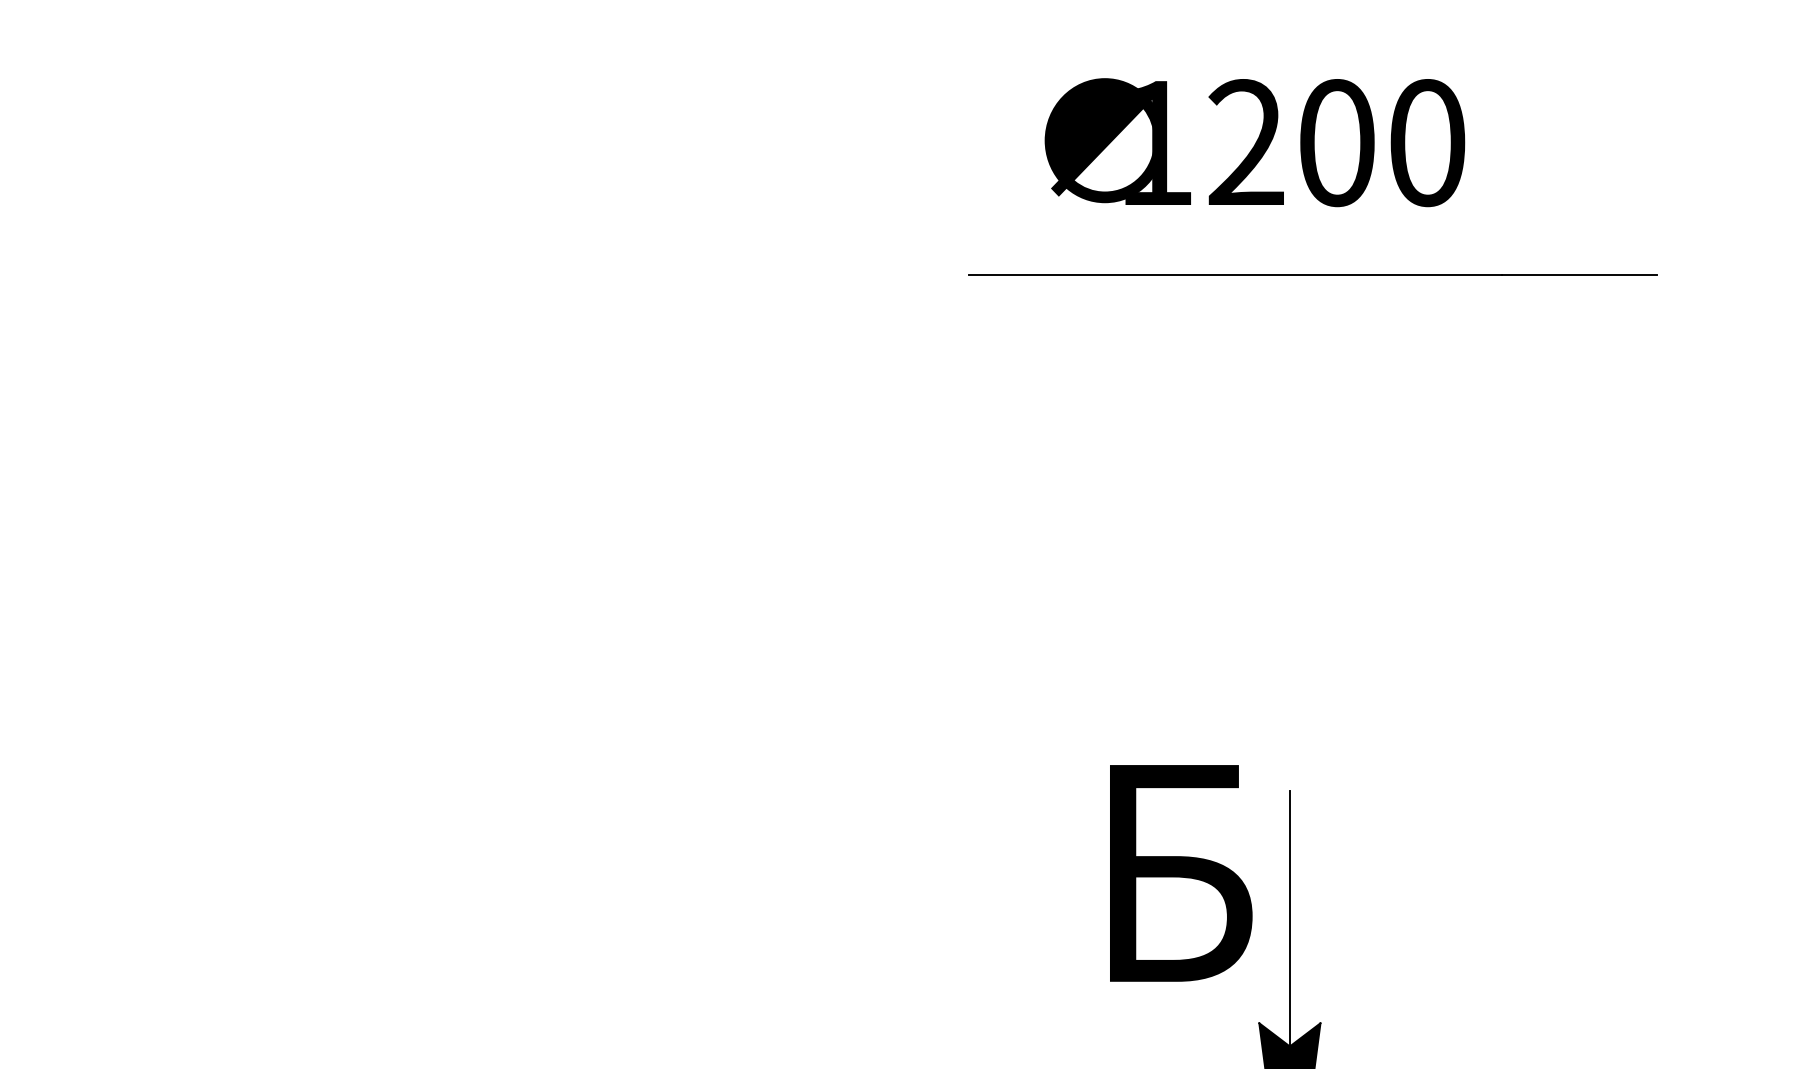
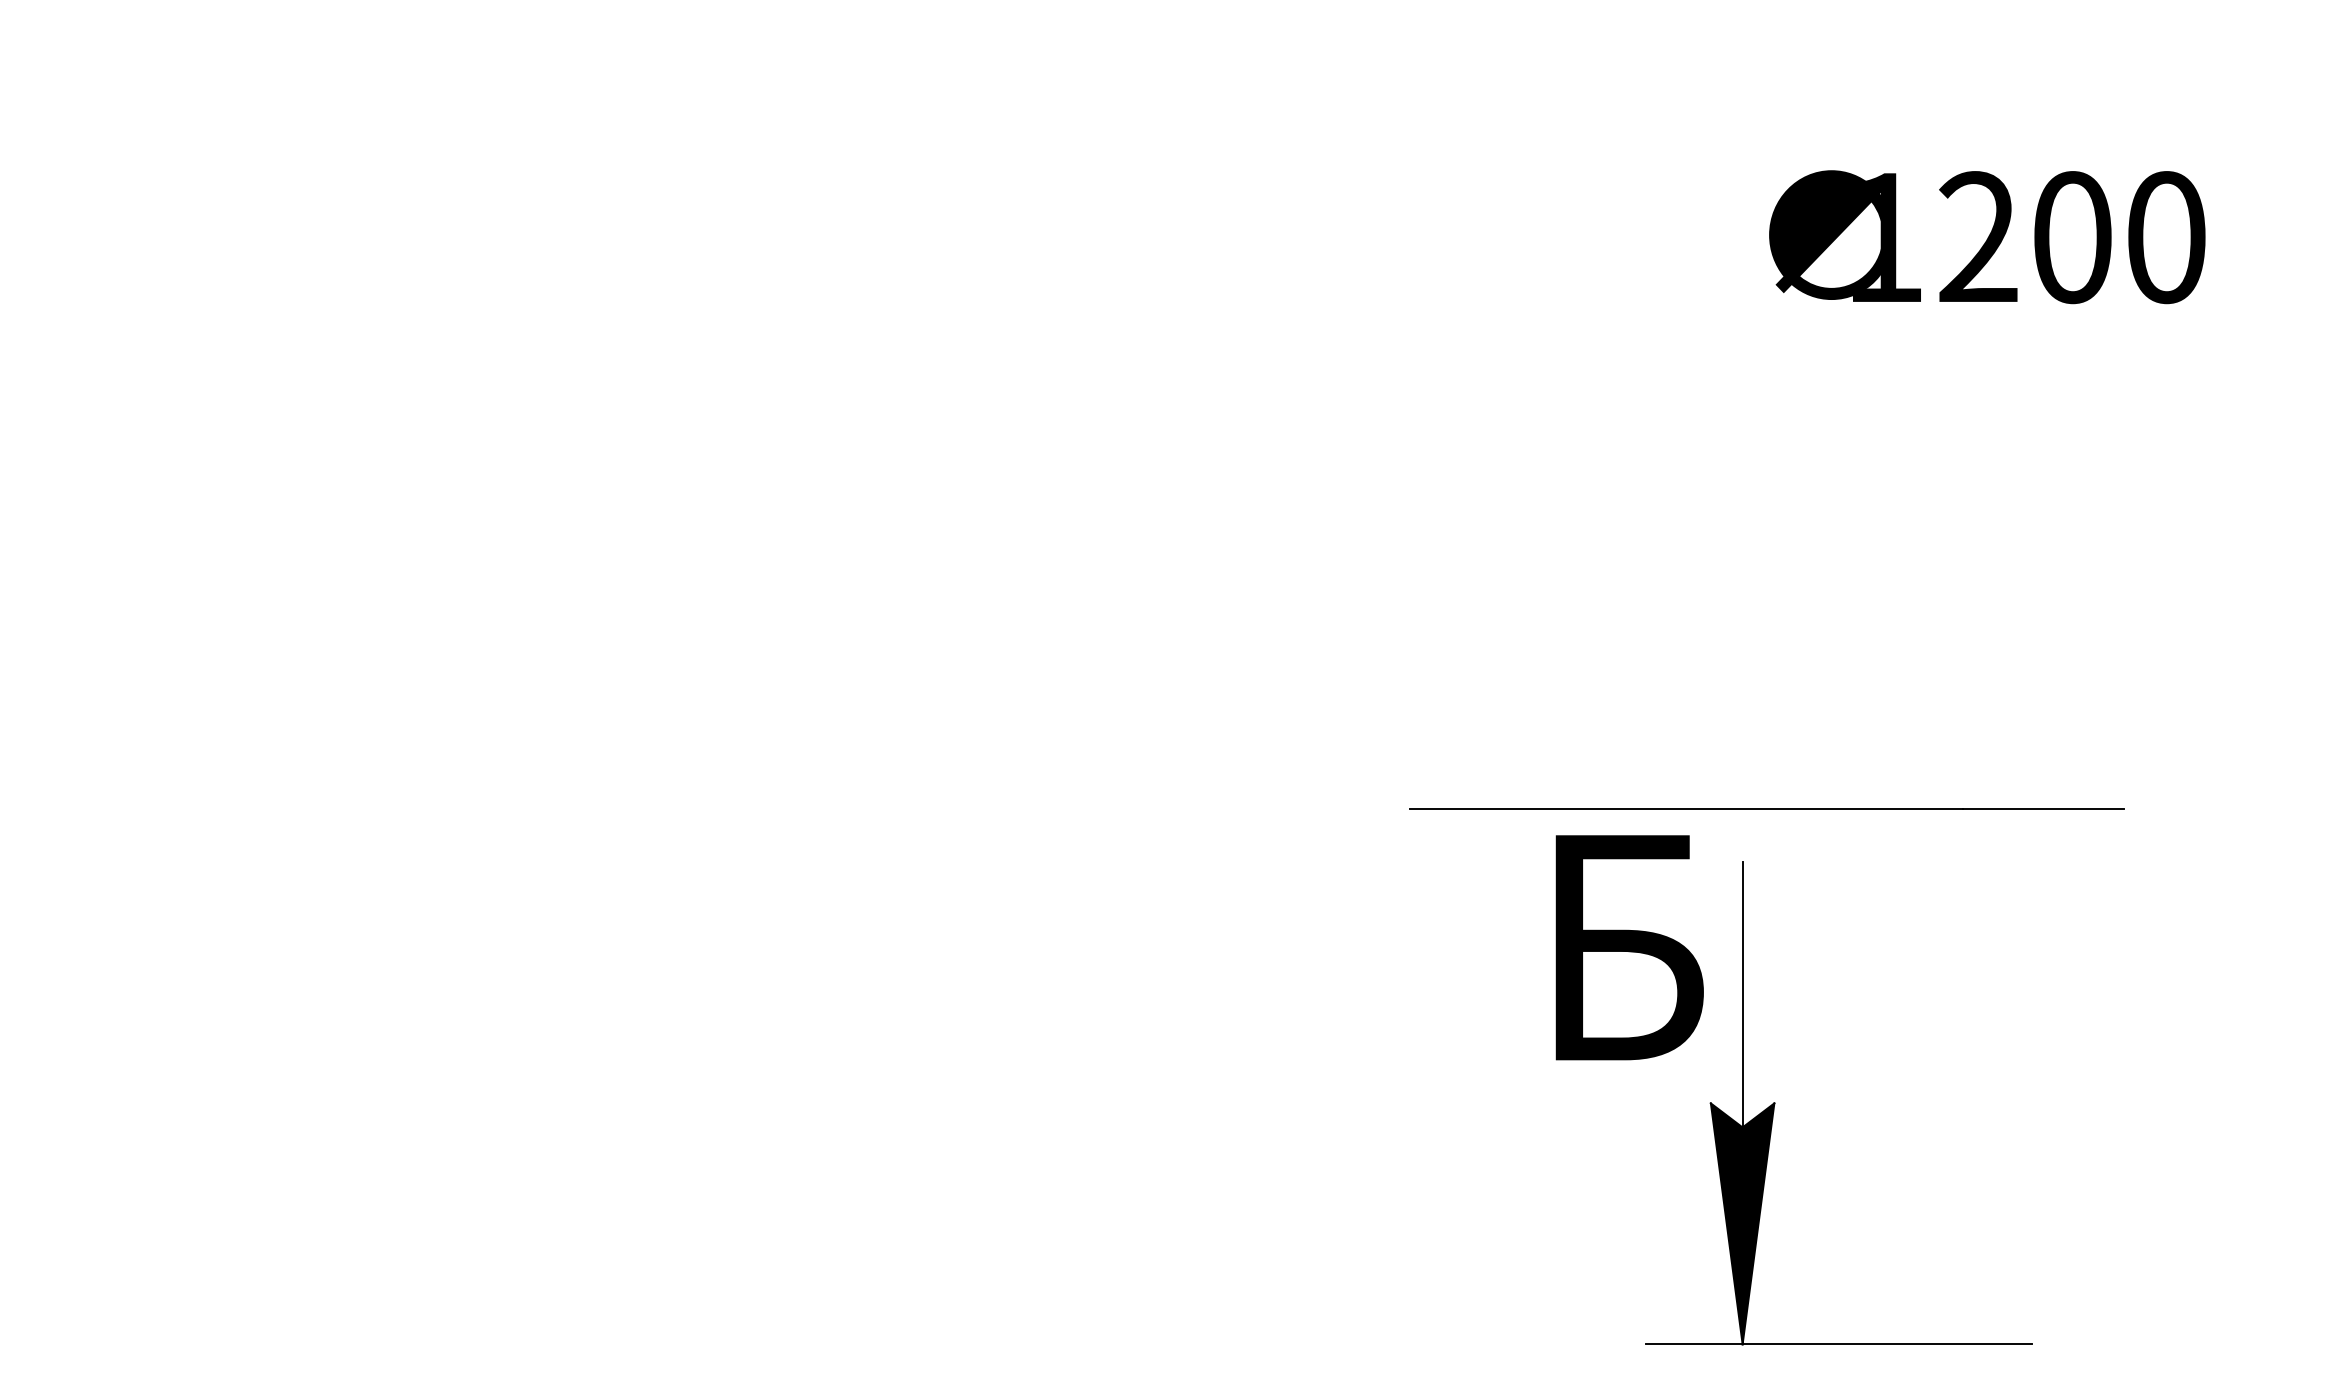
text: (1255, 142) -> (1987, 237), moved
line: (1312, 274) -> (1766, 808), moved

